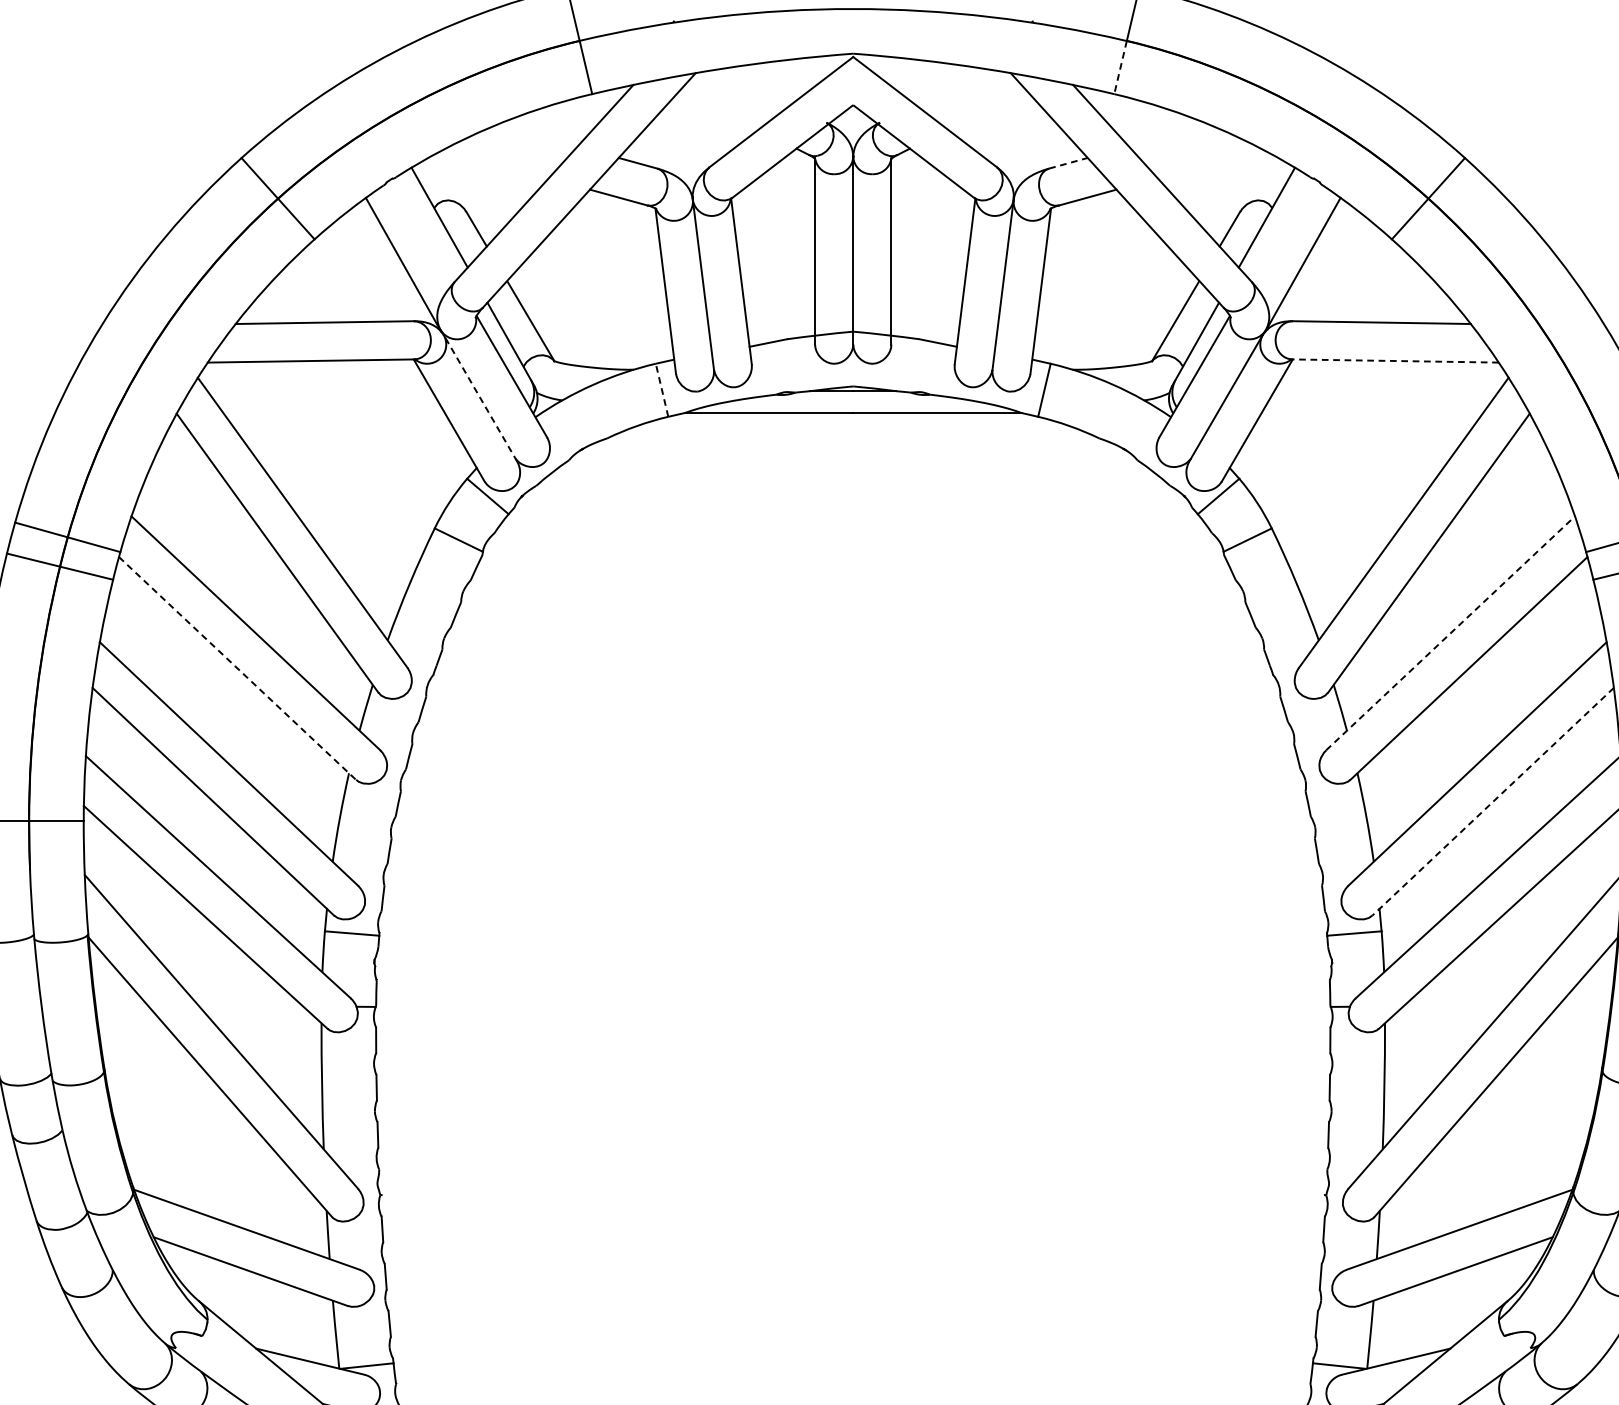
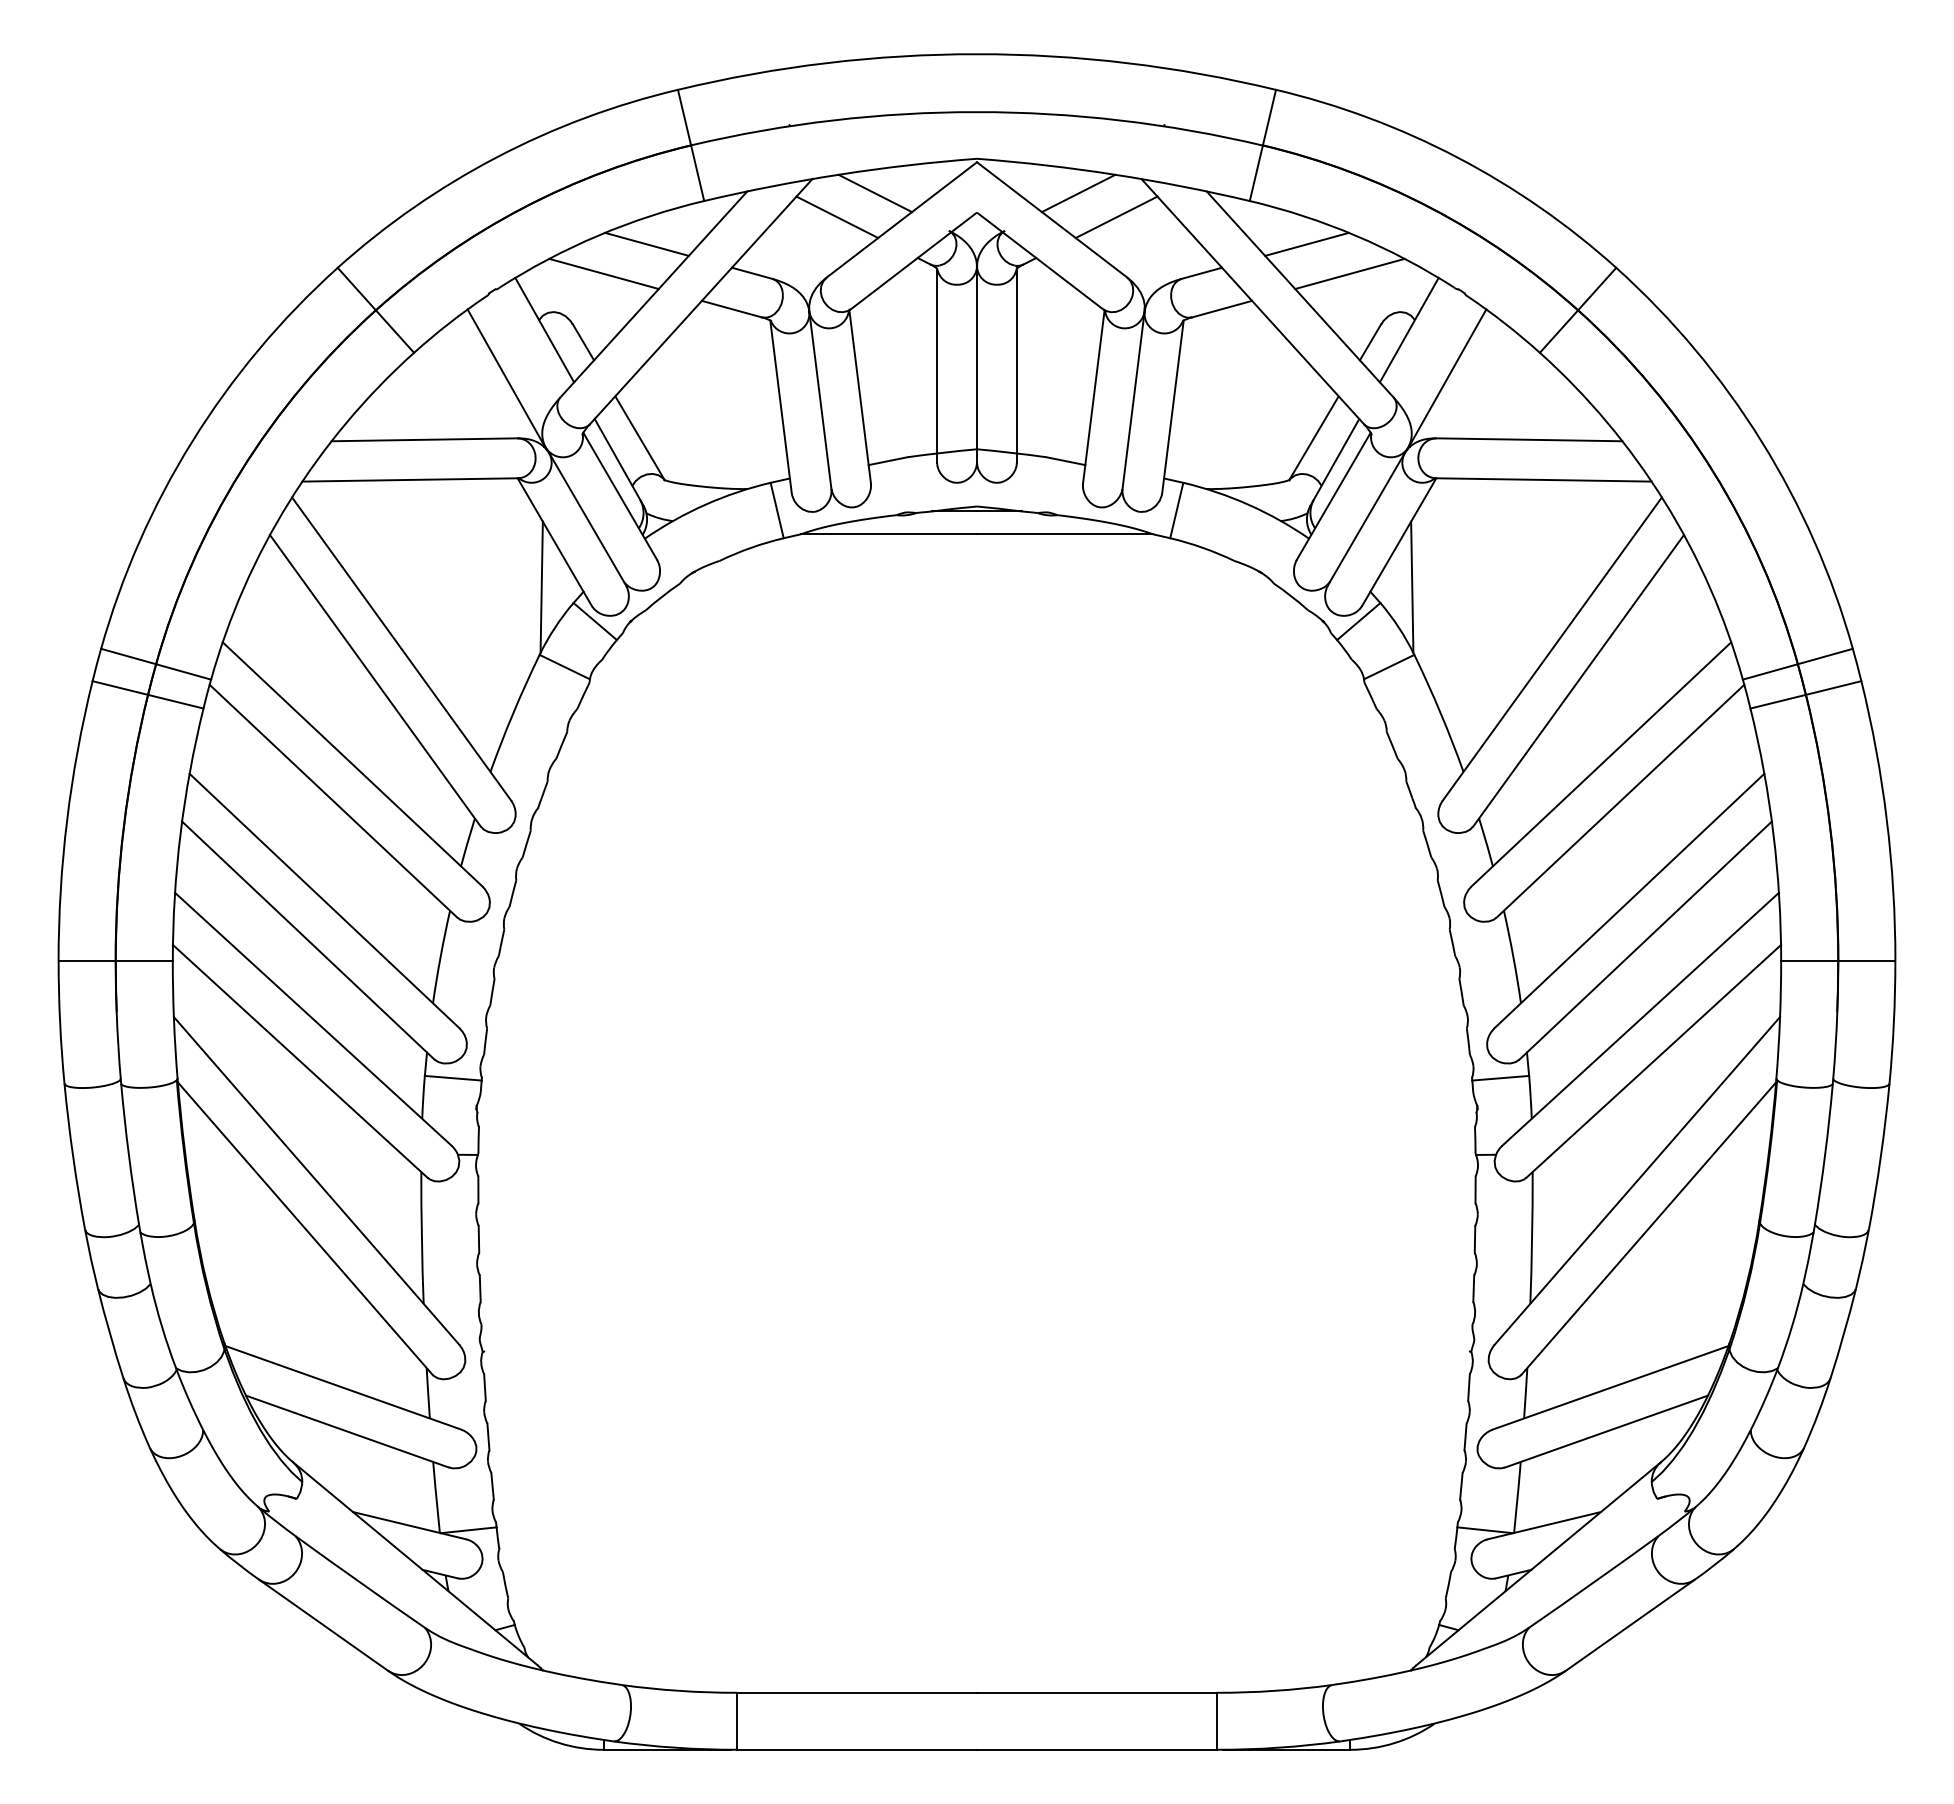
line: (1120, 67) -> (1256, 173), dashed -> solid
line: (756, 86) -> (875, 193), added
line: (950, 86) -> (1078, 193), added
line: (719, 109) -> (837, 217), added
line: (986, 109) -> (1116, 217), added
line: (537, 134) -> (646, 243), added
line: (1168, 134) -> (1306, 243), added
line: (495, 163) -> (603, 273), added
line: (1068, 163) -> (1201, 273), dashed -> solid
line: (1209, 163) -> (1349, 273), added
line: (1395, 360) -> (1543, 479), dashed -> solid
line: (662, 390) -> (777, 510), dashed -> solid
line: (480, 397) -> (587, 518), dashed -> solid
line: (436, 463) -> (541, 587), added
line: (1269, 463) -> (1412, 587), added
line: (1450, 633) -> (1601, 764), dashed -> solid
line: (237, 668) -> (333, 801), dashed -> solid
line: (1492, 801) -> (1645, 940), dashed -> solid

